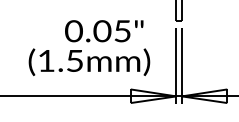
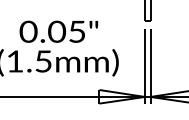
text: (104, 31) -> (59, 32), moved

